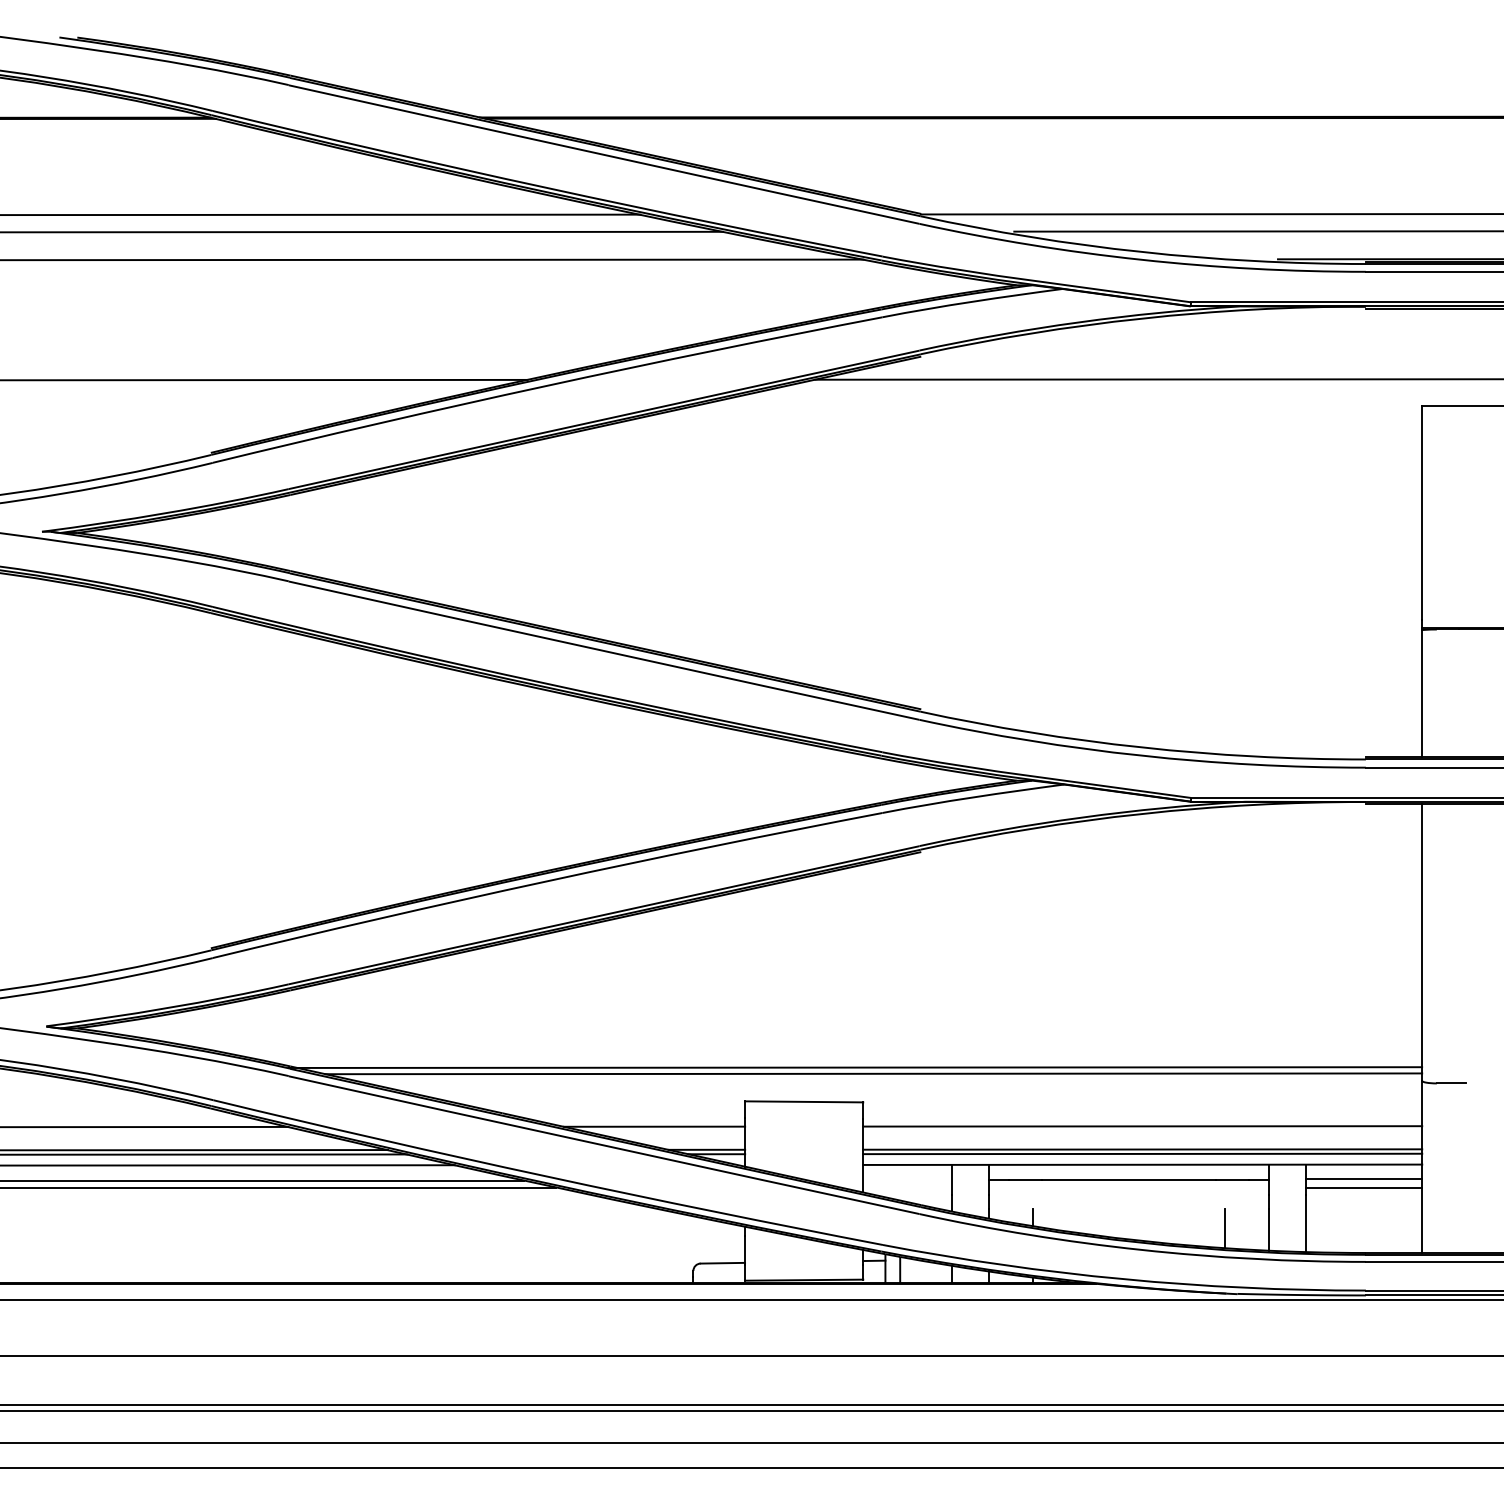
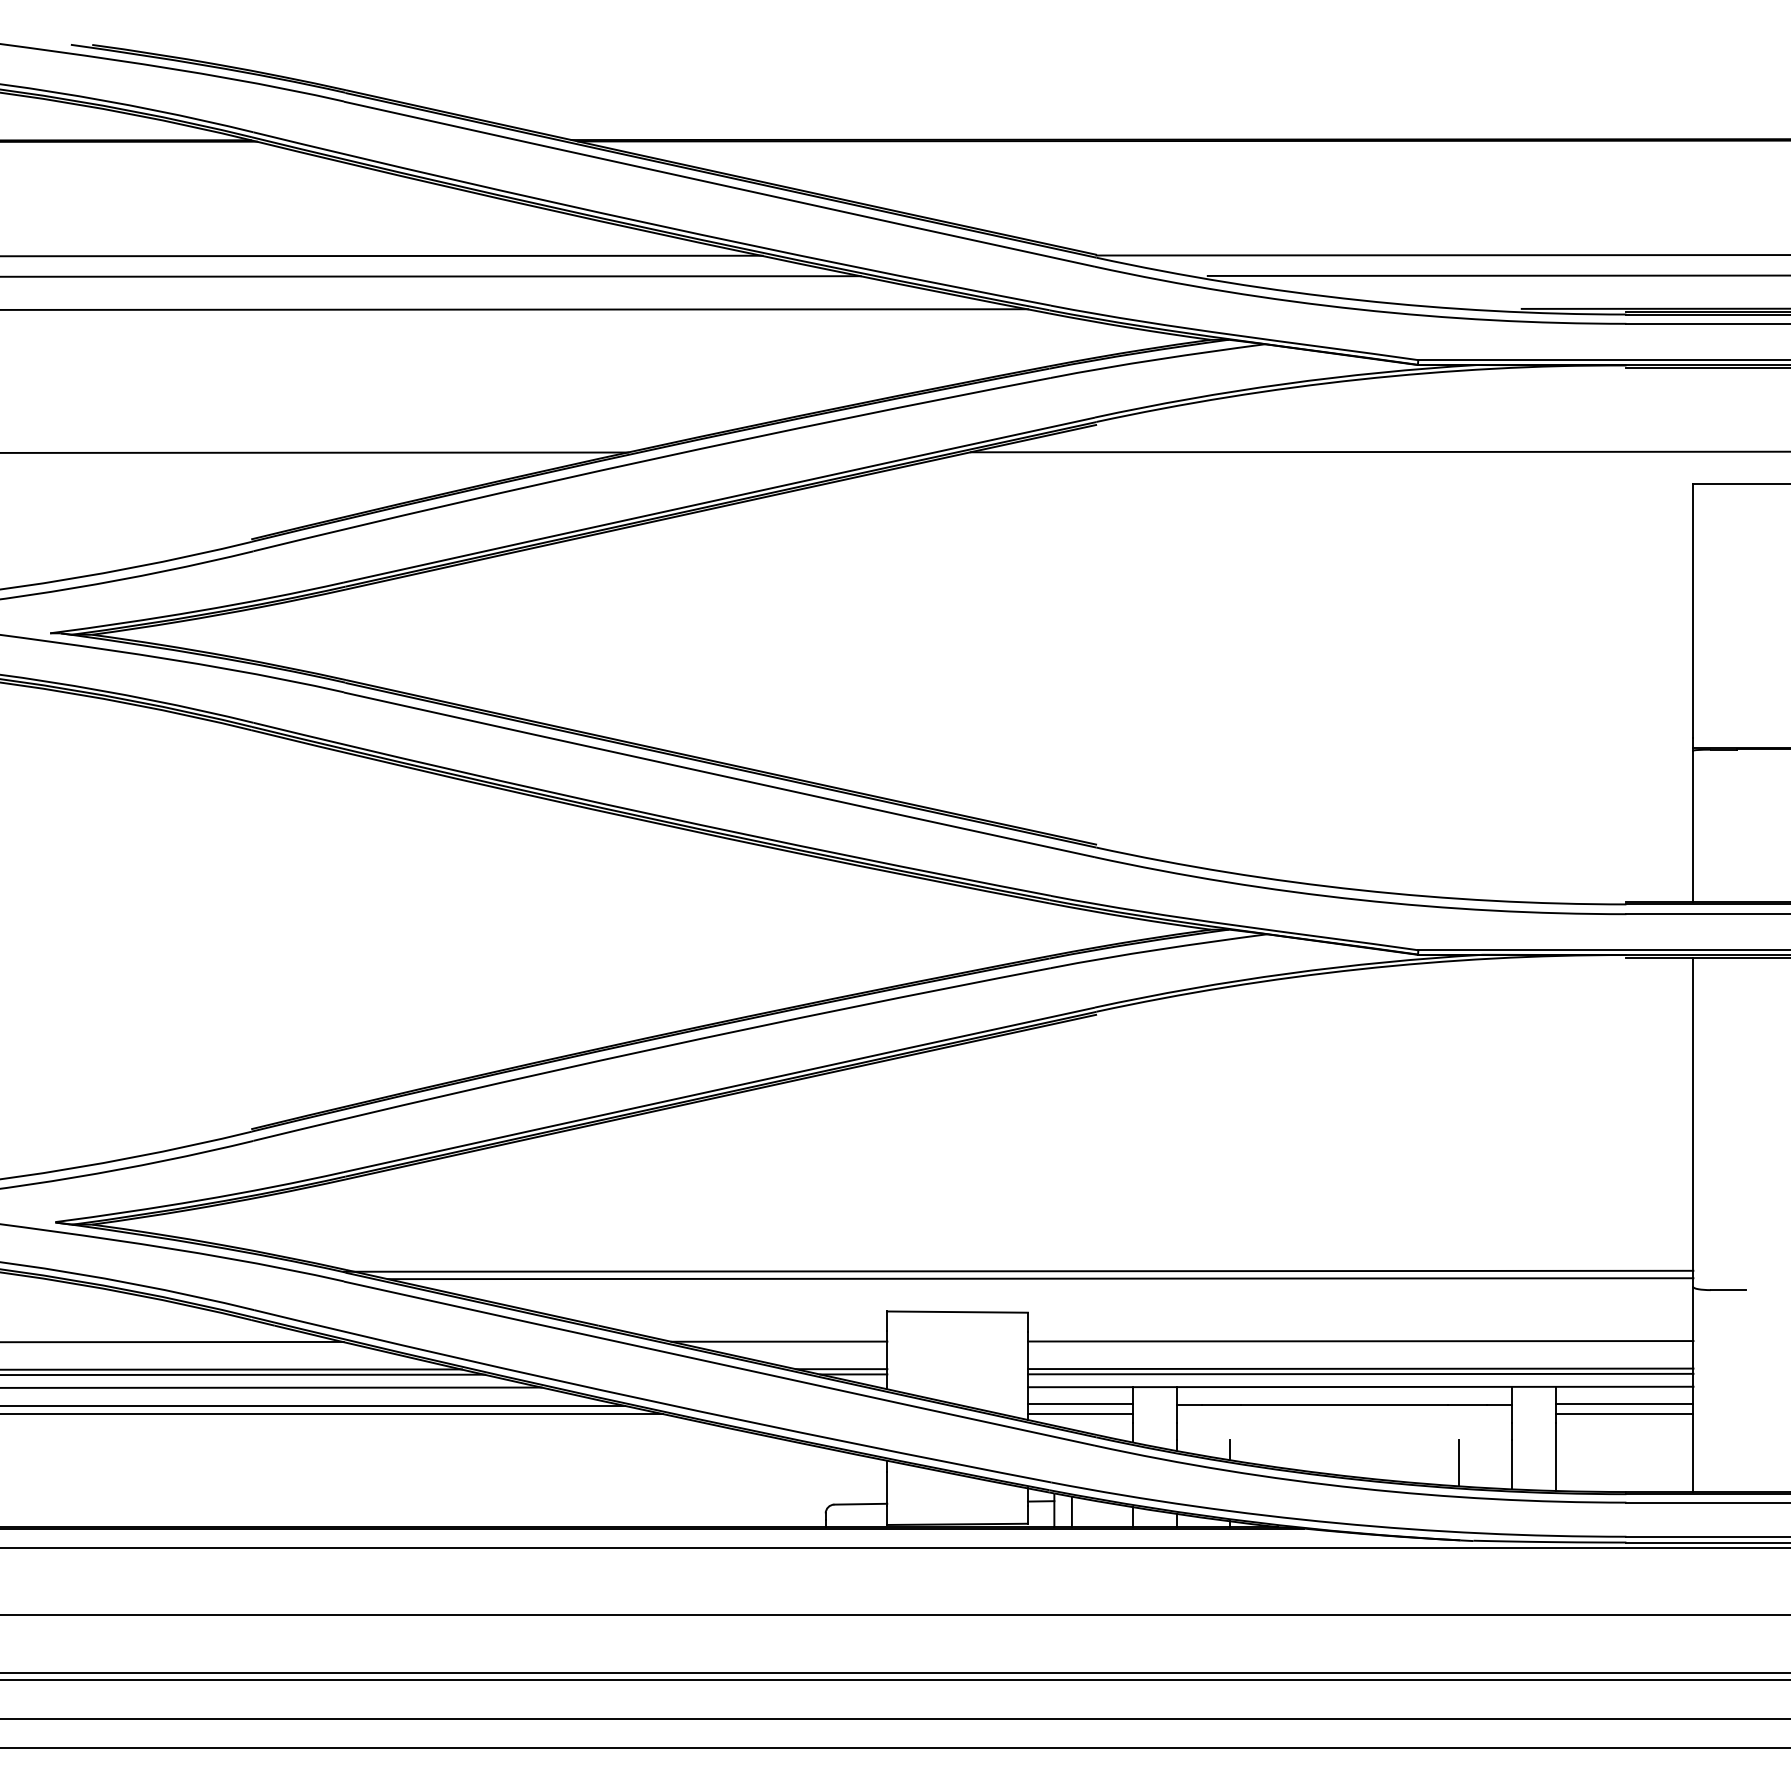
line: (907, 1179) -> (1080, 1404), added
line: (907, 1187) -> (1080, 1414), added

